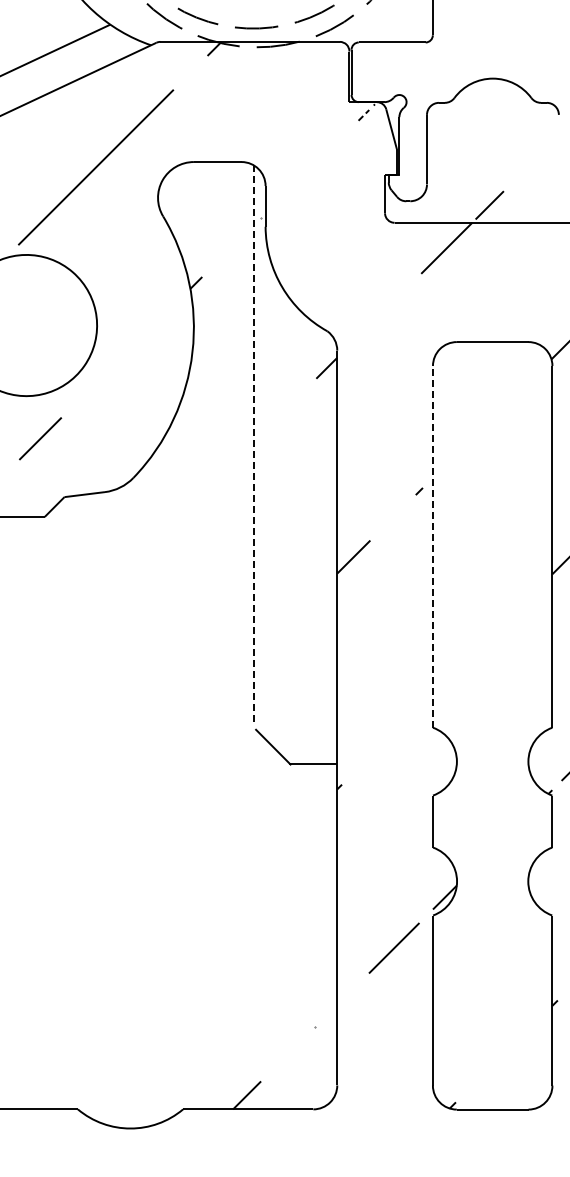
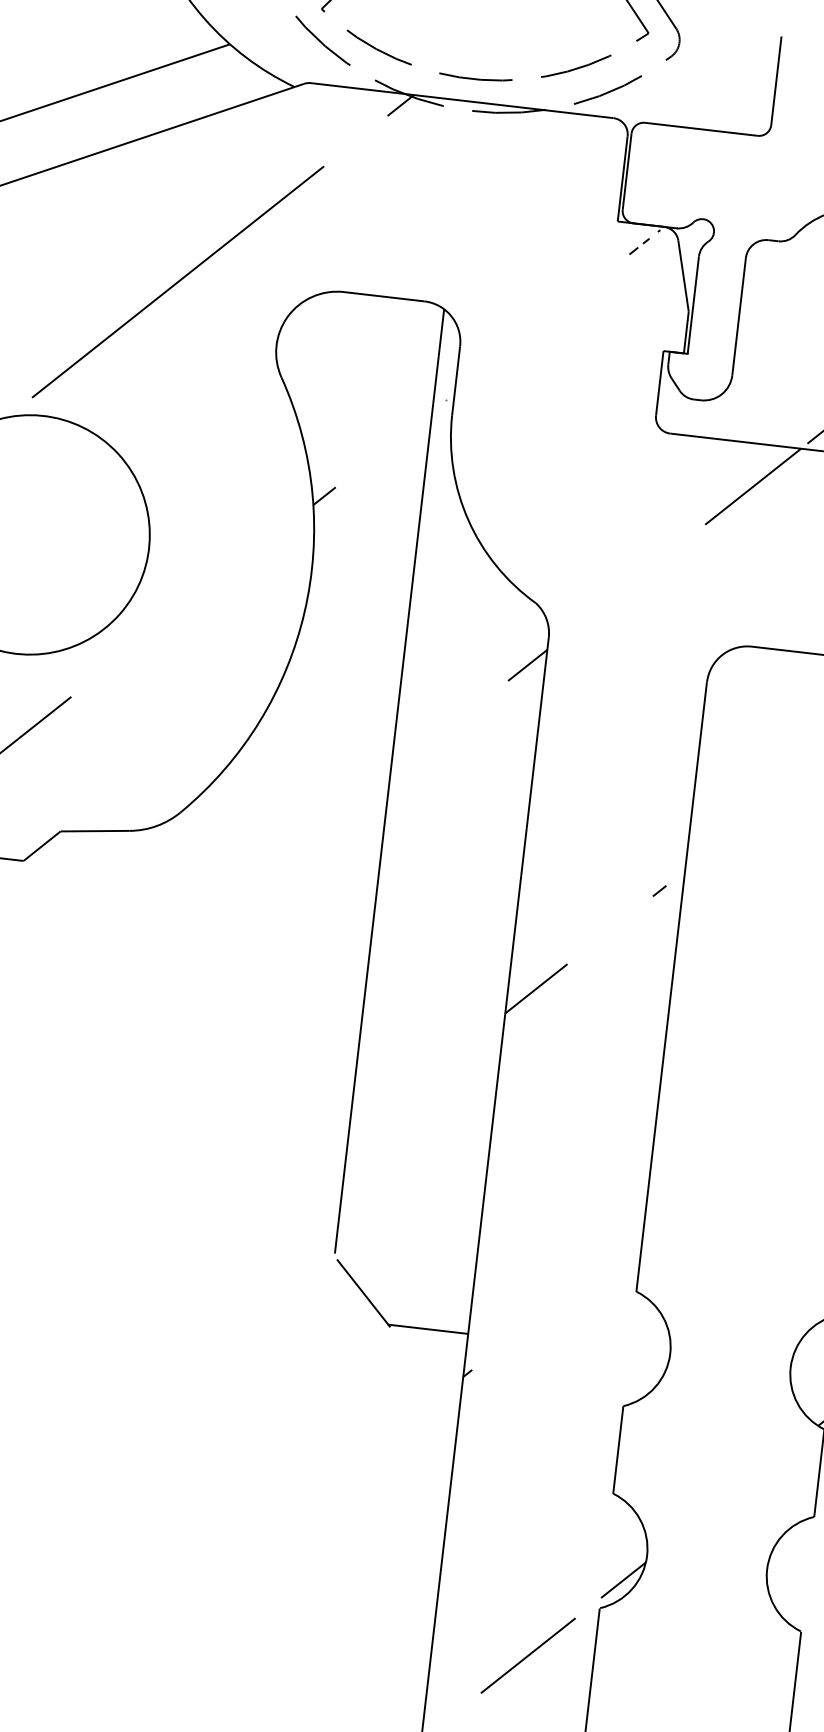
line: (253, 446) -> (388, 782), dashed -> solid
line: (432, 546) -> (671, 986), dashed -> solid

